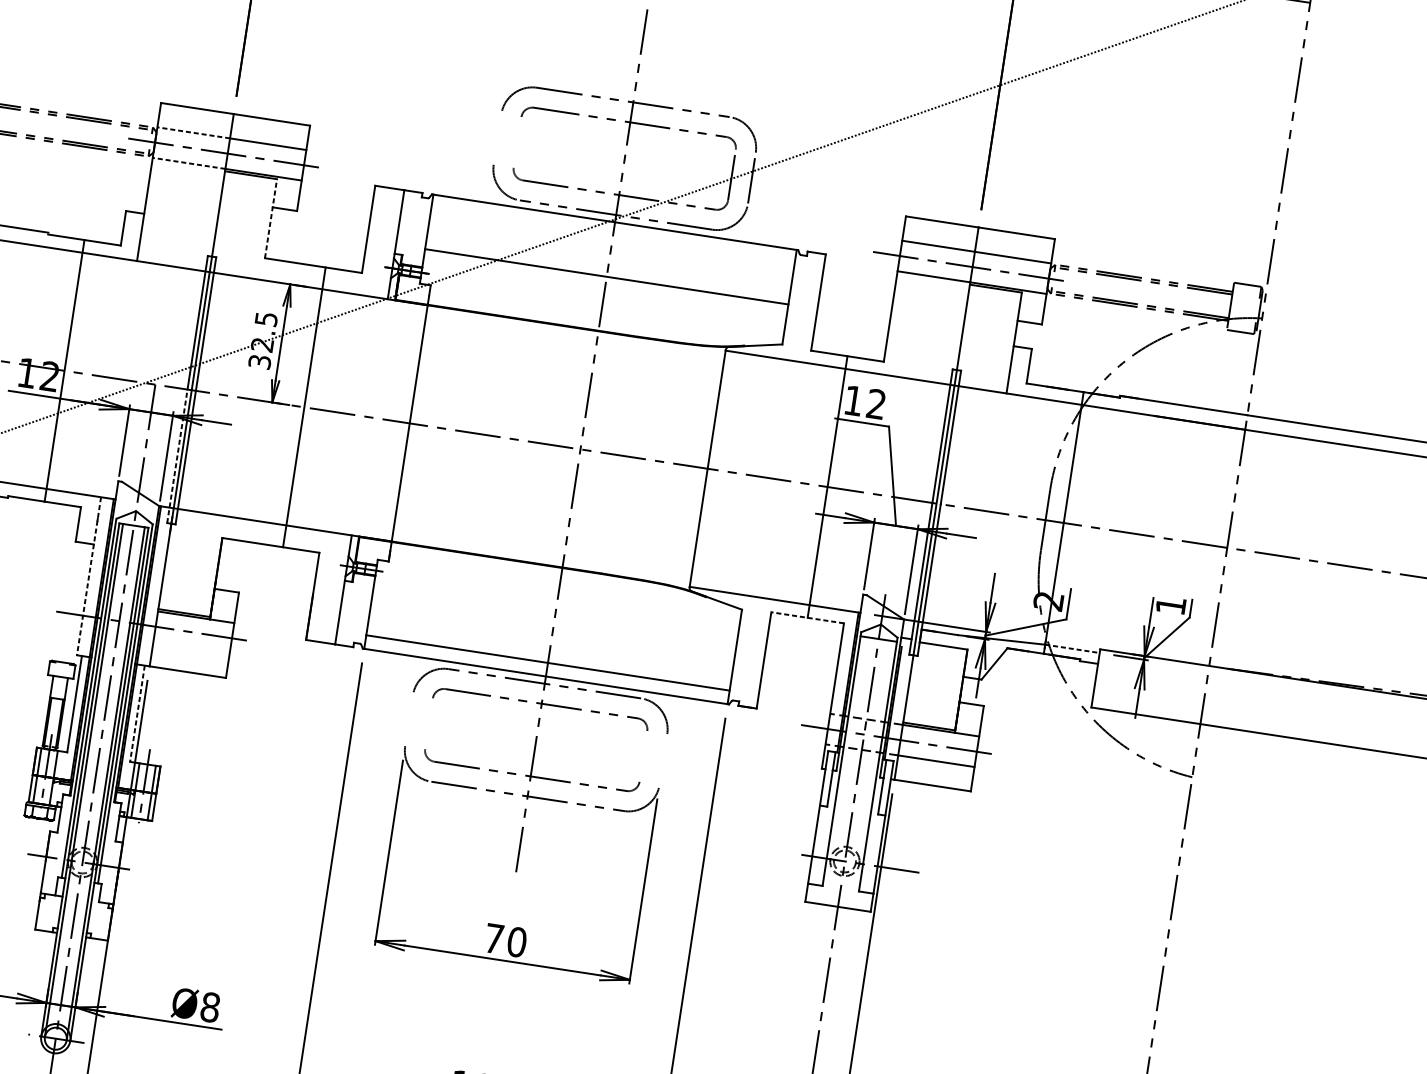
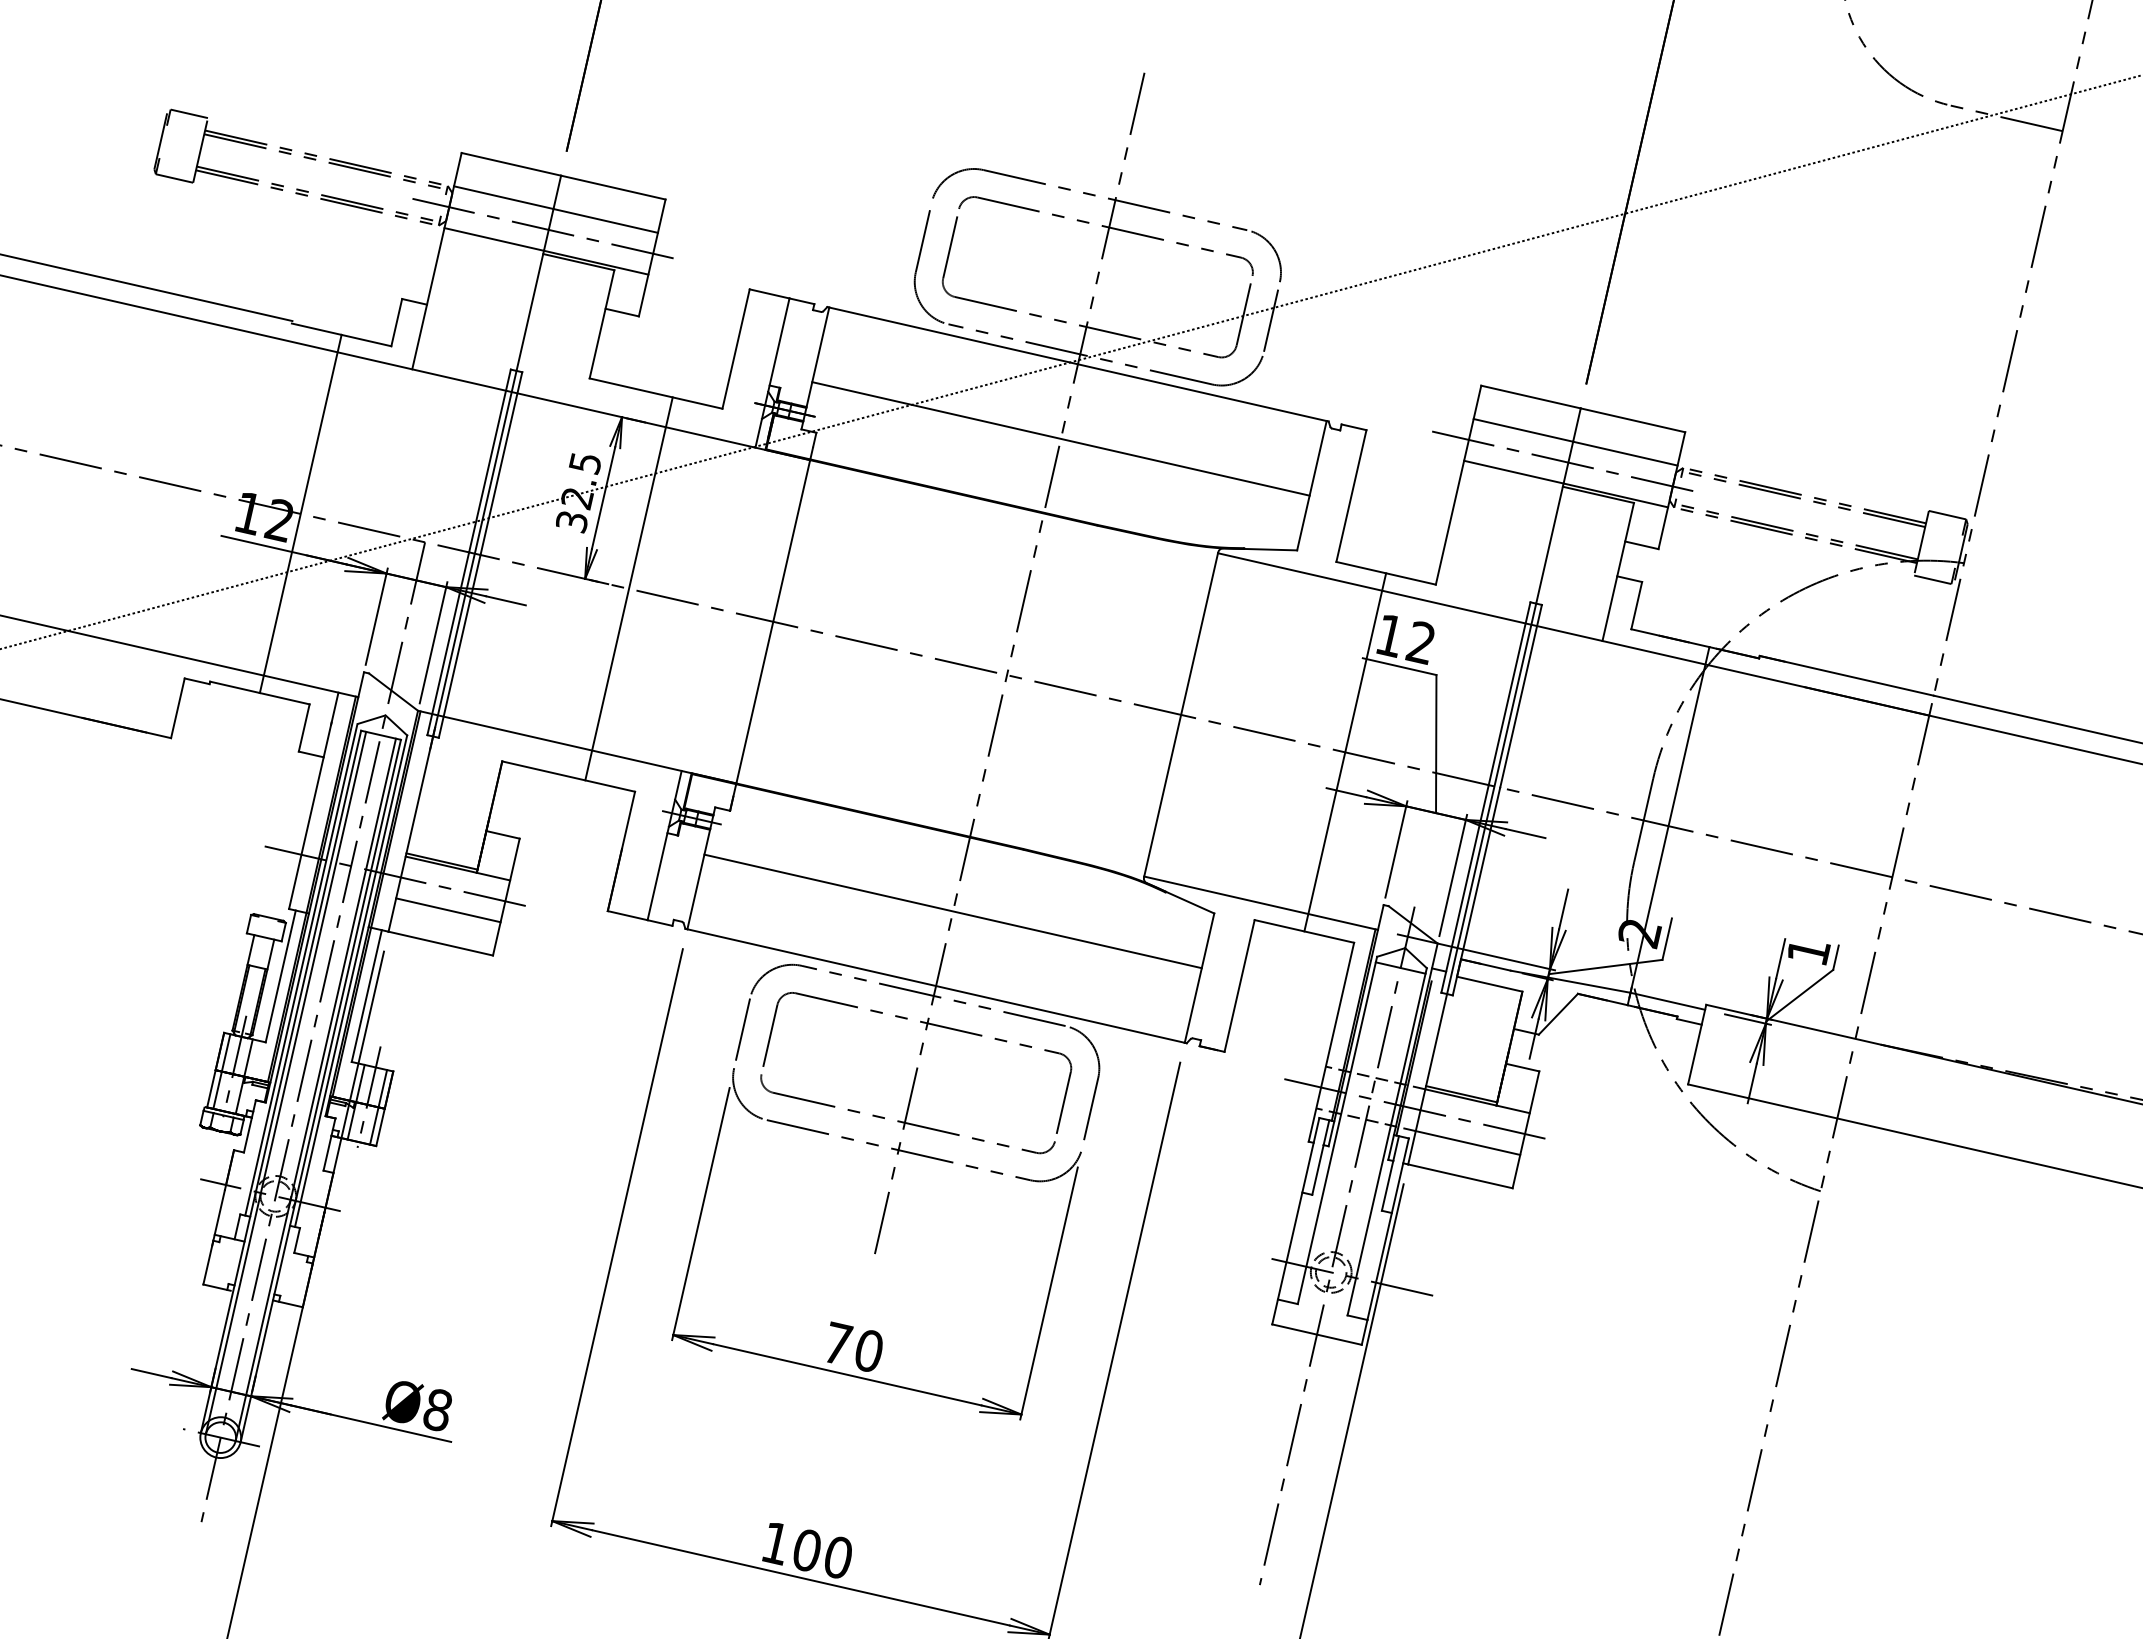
line: (193, 132) -> (503, 197), dashed -> solid
line: (497, 139) -> (923, 237), added
line: (517, 142) -> (951, 243), added
line: (188, 163) -> (493, 239), dashed -> solid
line: (271, 218) -> (602, 323), dashed -> solid
line: (177, 456) -> (448, 643), dashed -> solid
line: (88, 576) -> (313, 800), dashed -> solid
line: (807, 617) -> (1303, 931), dashed -> solid
line: (191, 647) -> (448, 910), added
line: (1072, 648) -> (1668, 1001), dashed -> solid
line: (547, 663) -> (952, 911), moved
line: (137, 714) -> (366, 996), dashed -> solid
line: (409, 720) -> (742, 1033), added
line: (429, 723) -> (769, 1039), added
line: (643, 756) -> (1062, 1106), added
line: (663, 759) -> (1090, 1112), added

